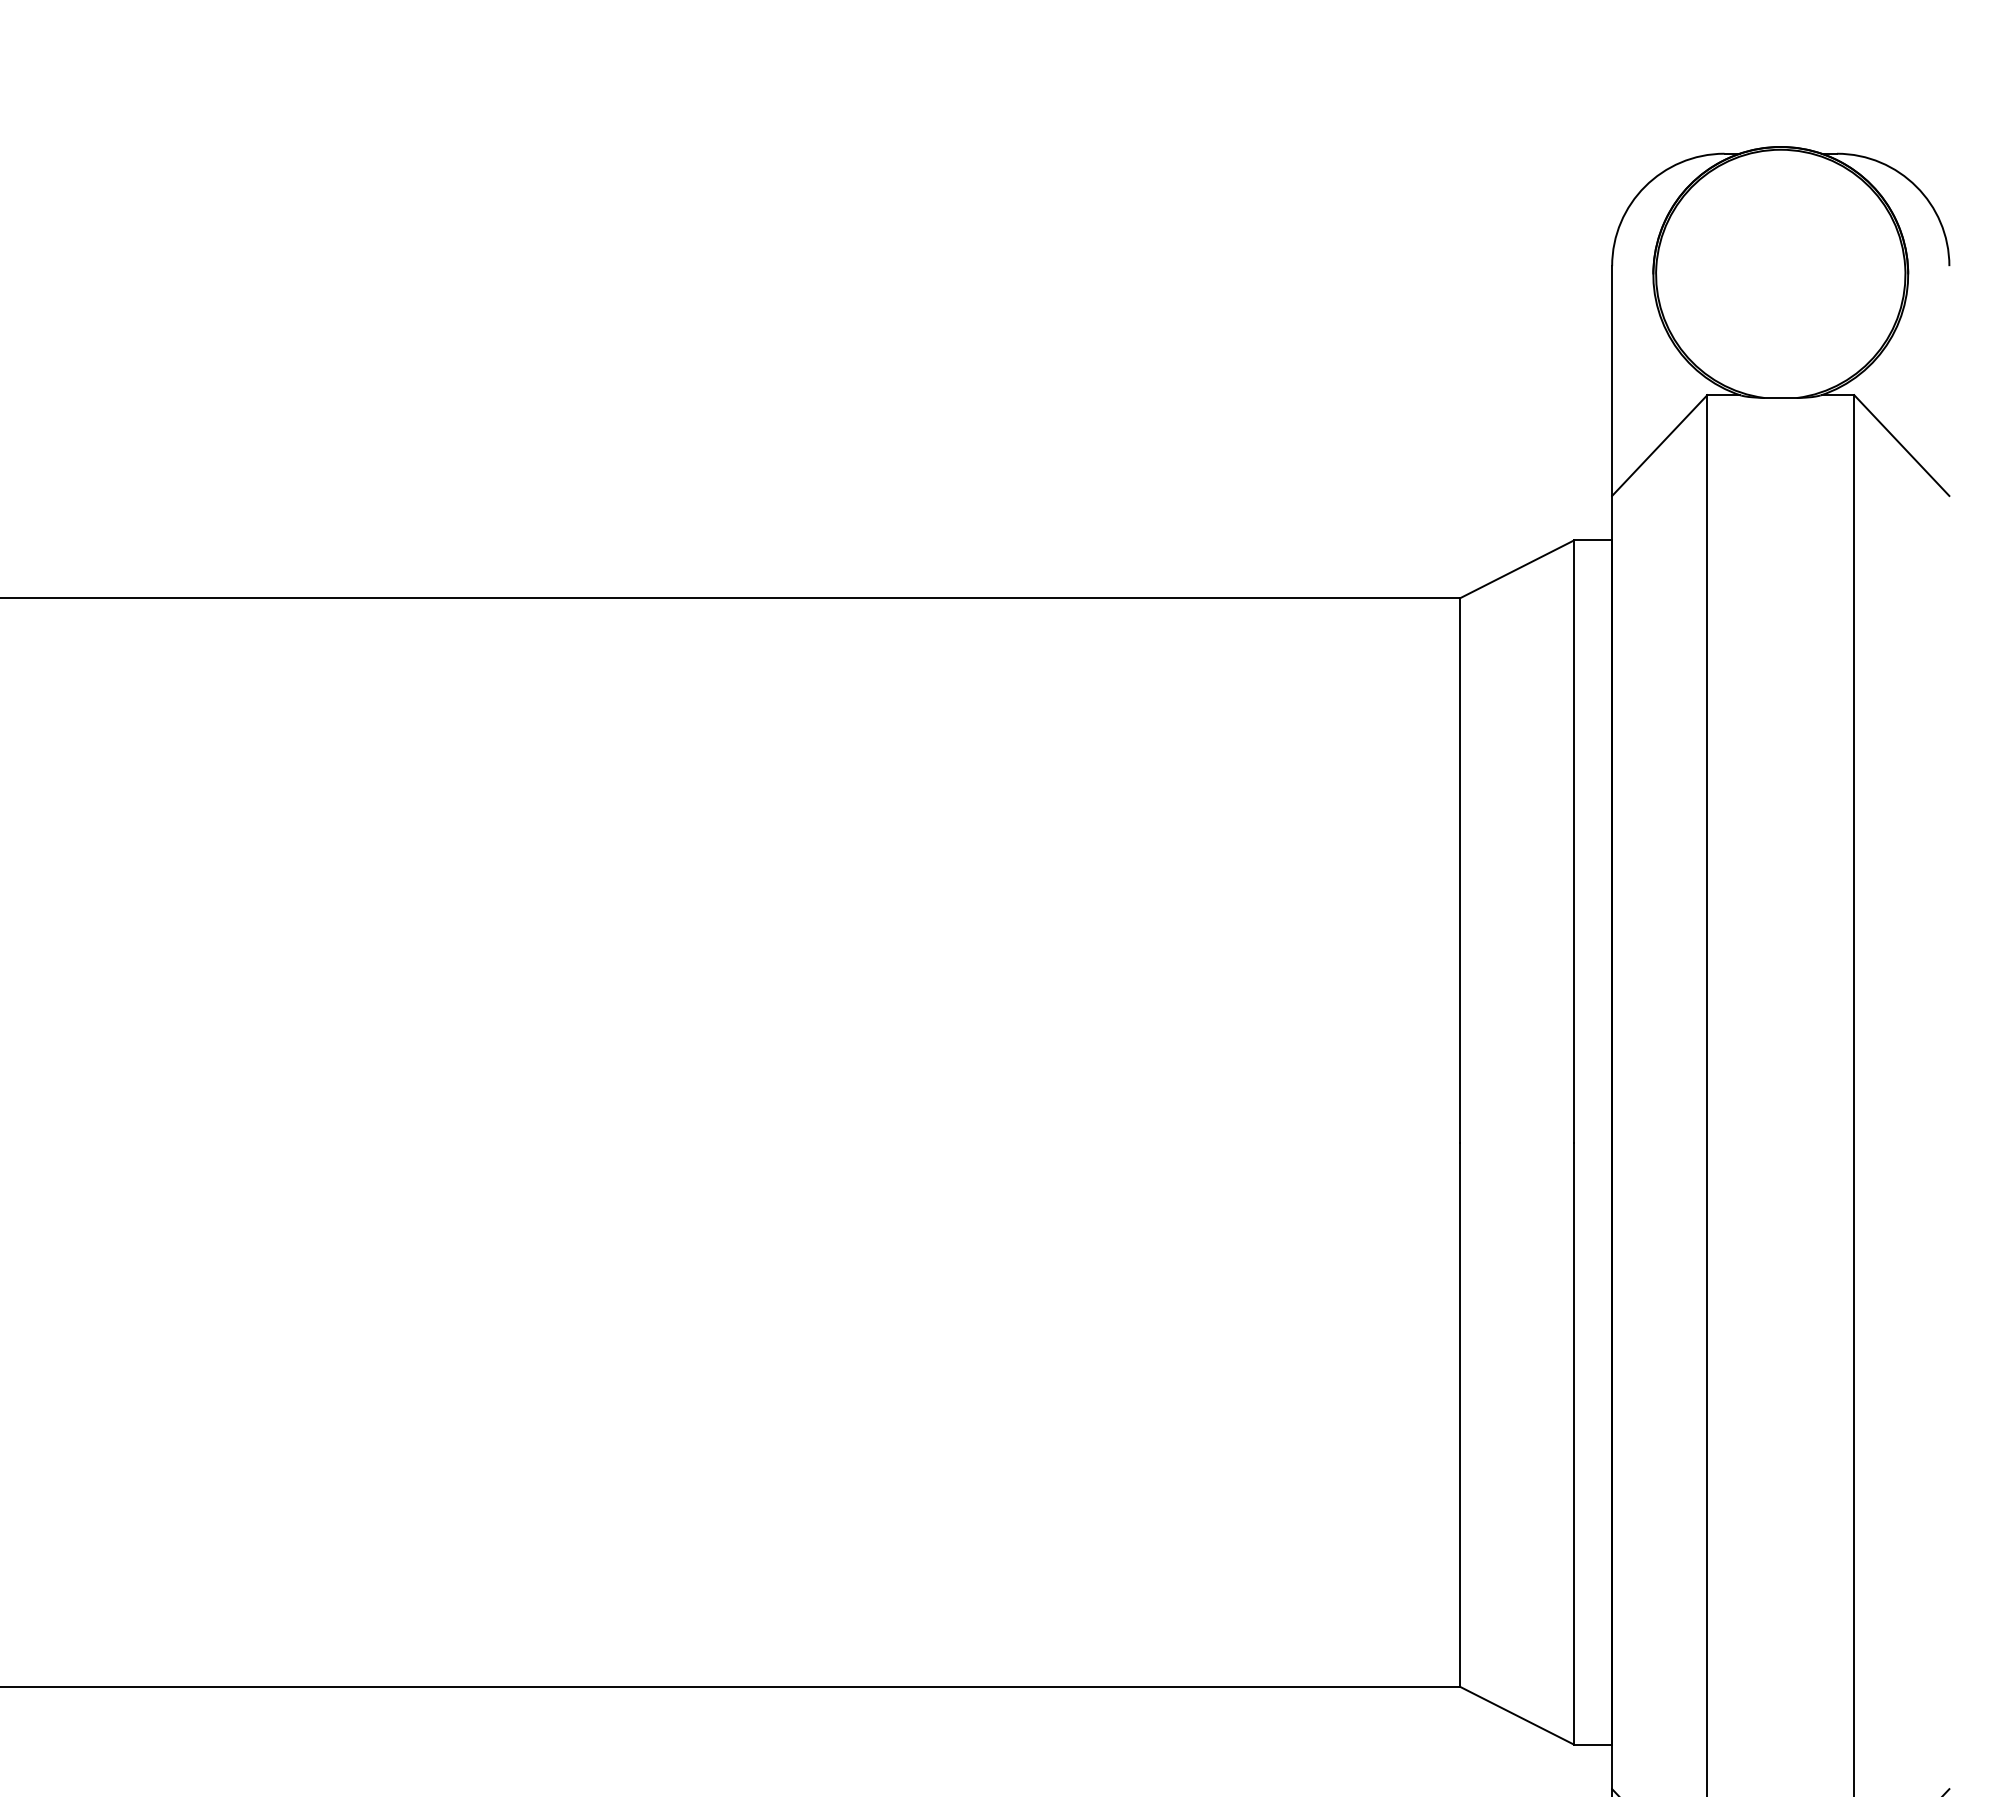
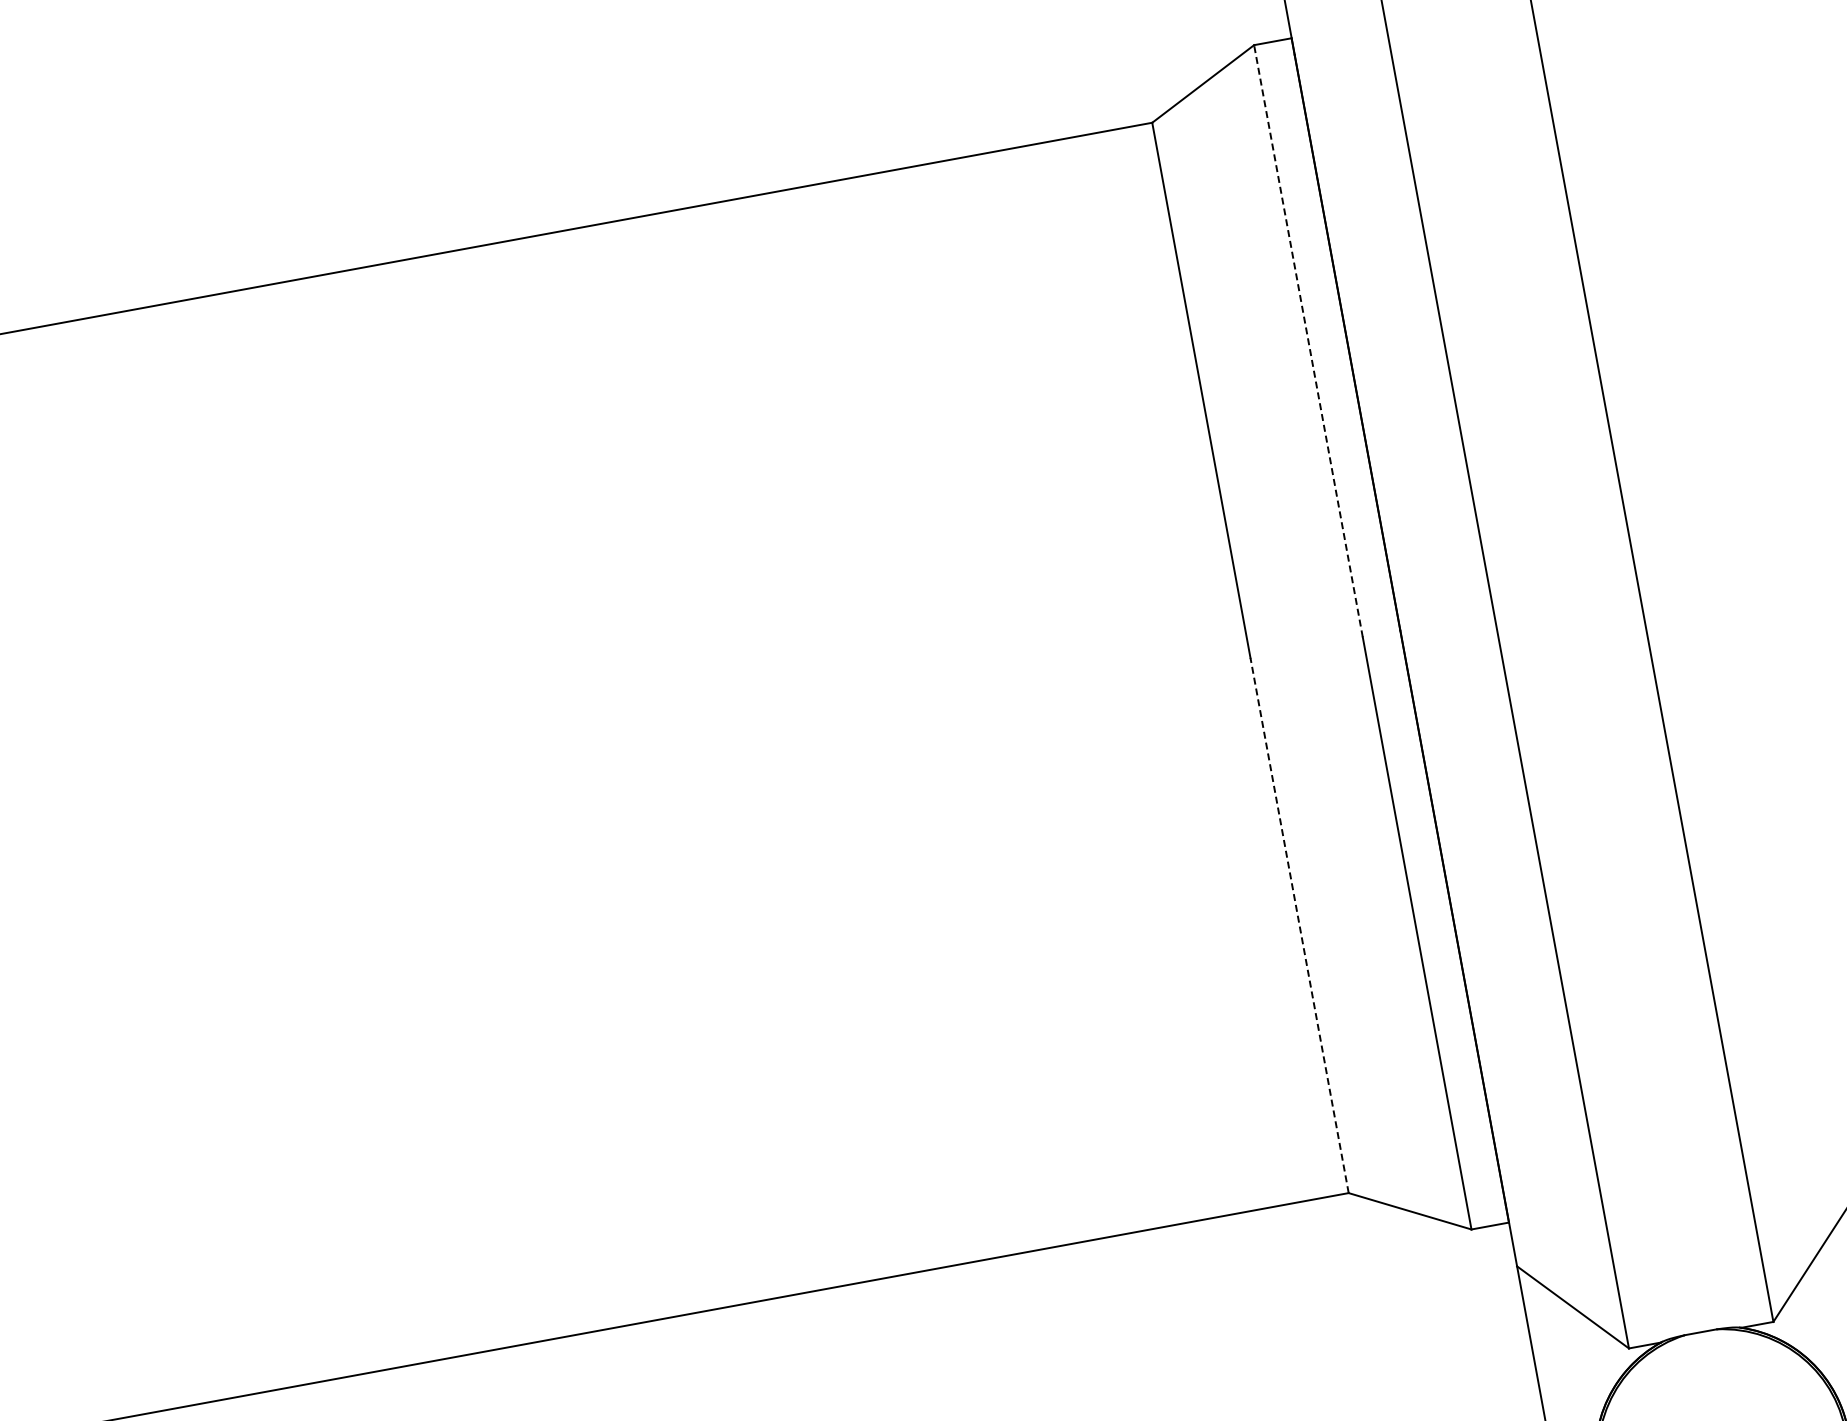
line: (1573, 841) -> (1308, 341), solid -> dashed
line: (1459, 1414) -> (1299, 925), solid -> dashed

